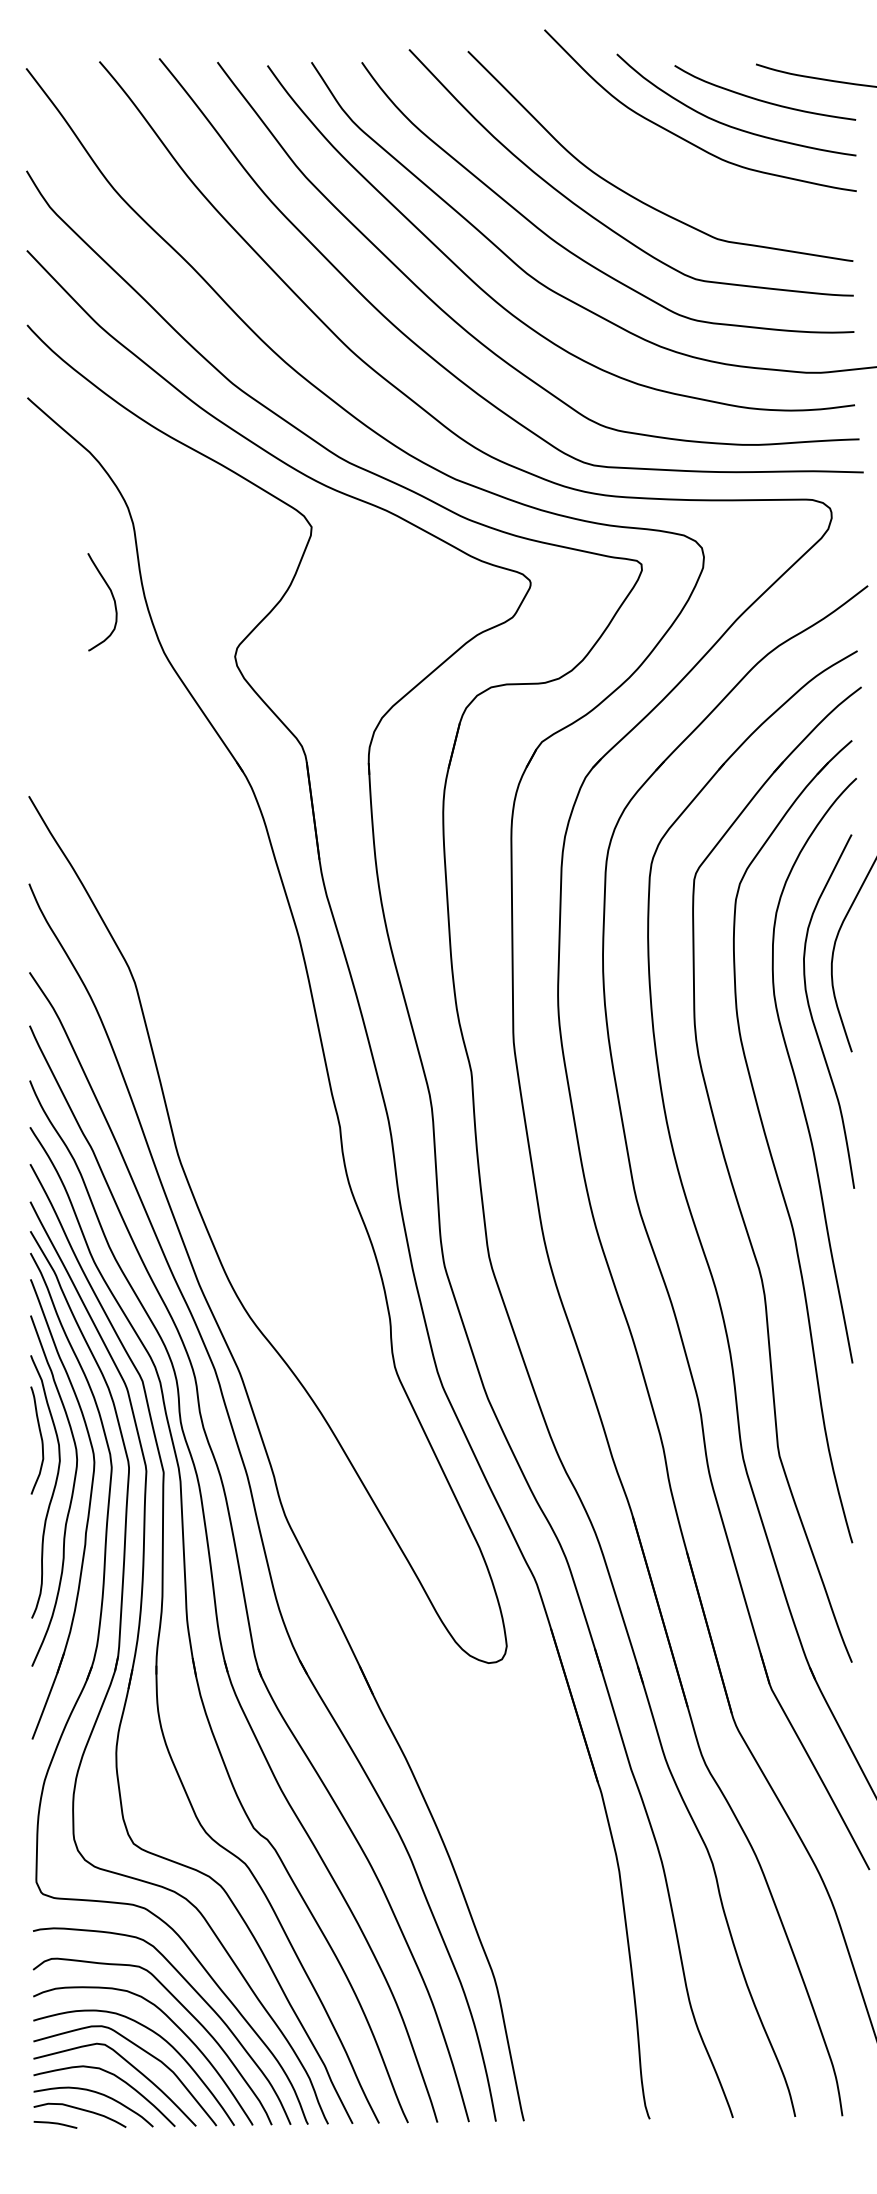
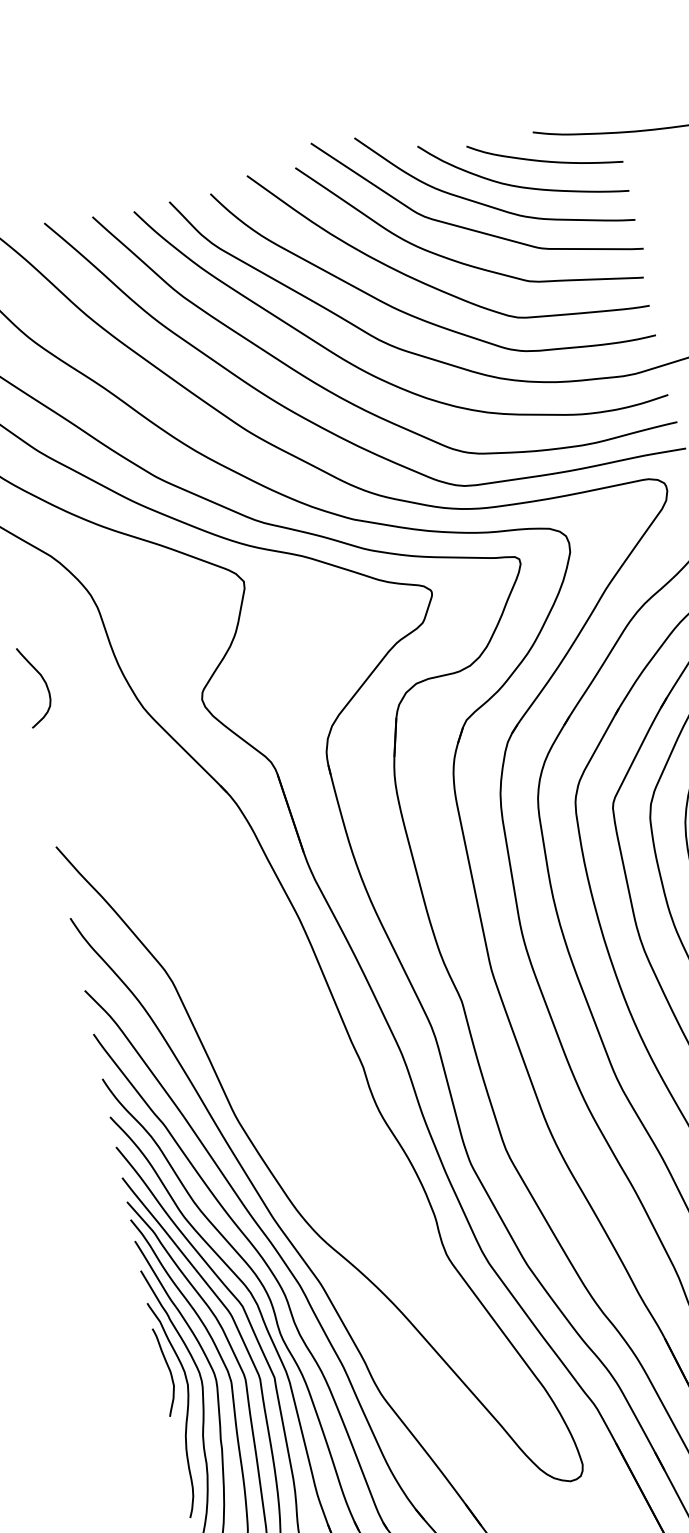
curve: (658, 162) -> (468, 228), added
curve: (112, 598) -> (43, 681), moved

